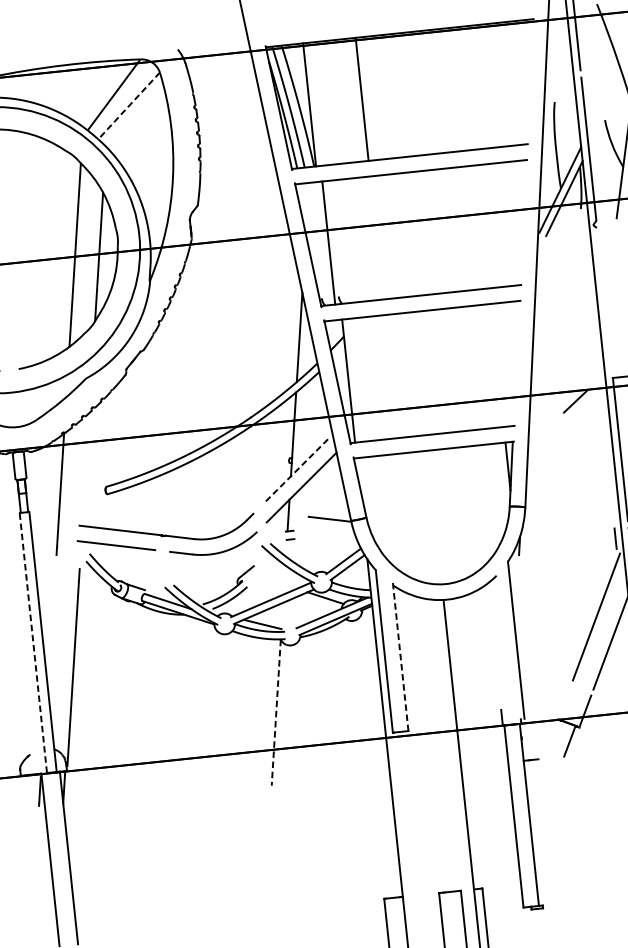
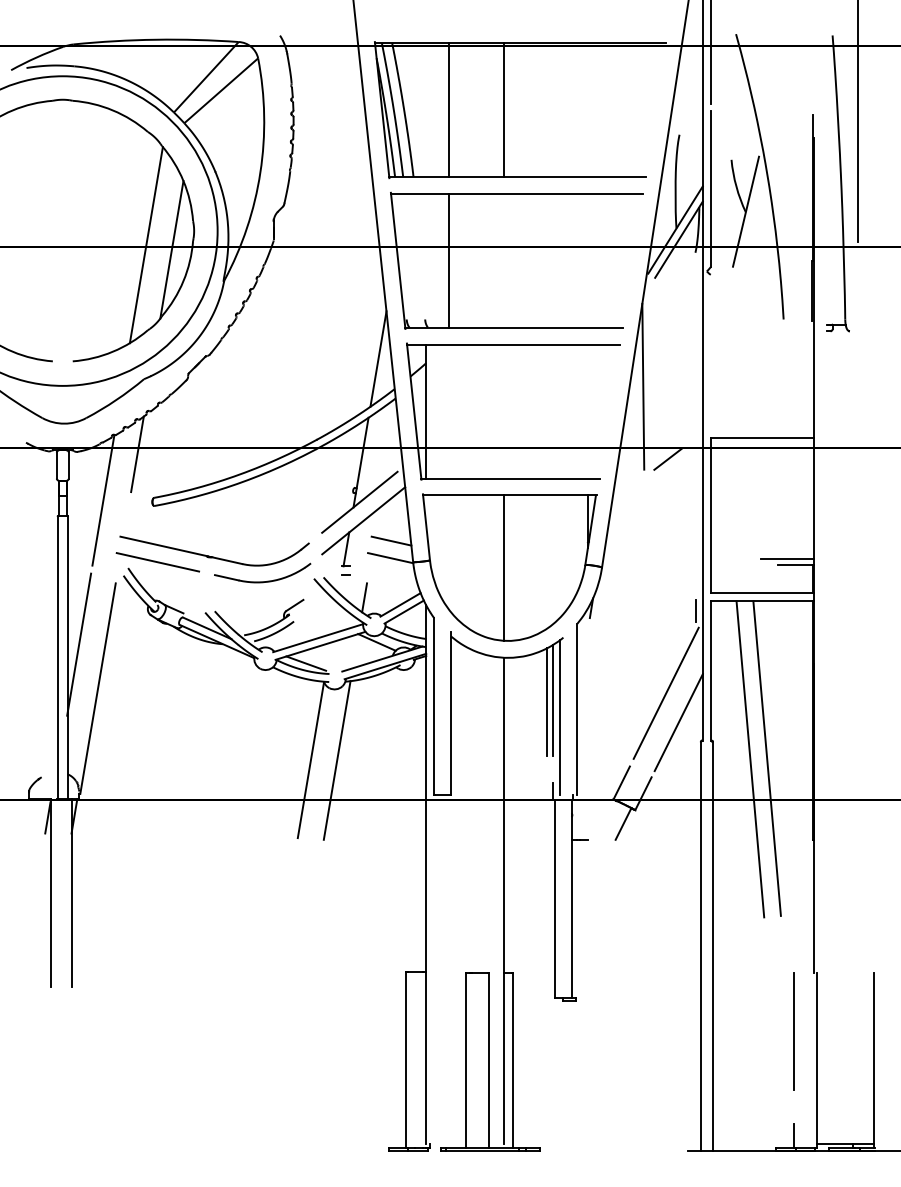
line: (362, 99) -> (503, 110), moved
line: (309, 105) -> (448, 110), moved
line: (128, 106) -> (220, 91), dashed -> solid
line: (328, 242) -> (448, 260), moved
line: (545, 337) -> (643, 386), added
line: (87, 448) -> (137, 454), added
line: (296, 471) -> (359, 502), dashed -> solid
line: (329, 503) -> (391, 540), added
line: (434, 517) -> (503, 567), added
line: (309, 558) -> (364, 597), added
line: (52, 628) -> (79, 644), added
line: (493, 633) -> (553, 699), added
line: (488, 635) -> (547, 701), added
line: (33, 643) -> (57, 658), dashed -> solid
line: (501, 649) -> (560, 717), added
line: (401, 656) -> (451, 713), dashed -> solid
line: (564, 703) -> (621, 782), added
line: (299, 710) -> (336, 760), added
line: (275, 713) -> (310, 760), dashed -> solid

